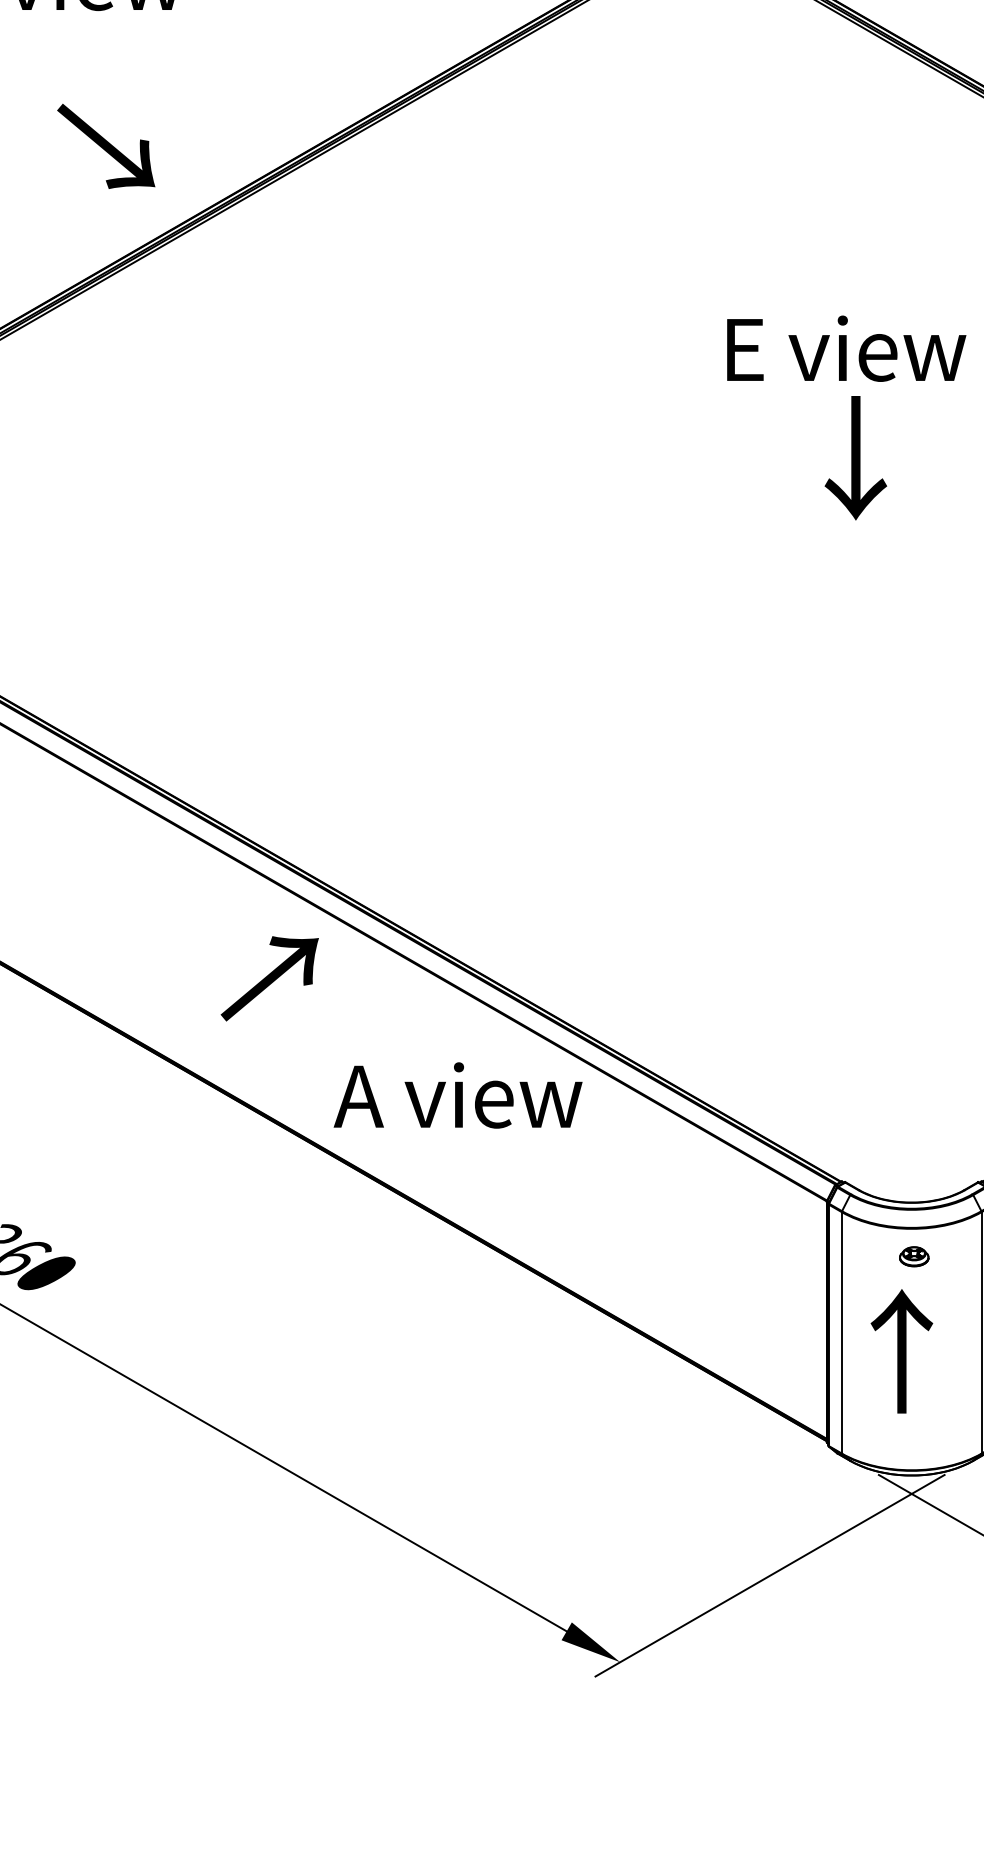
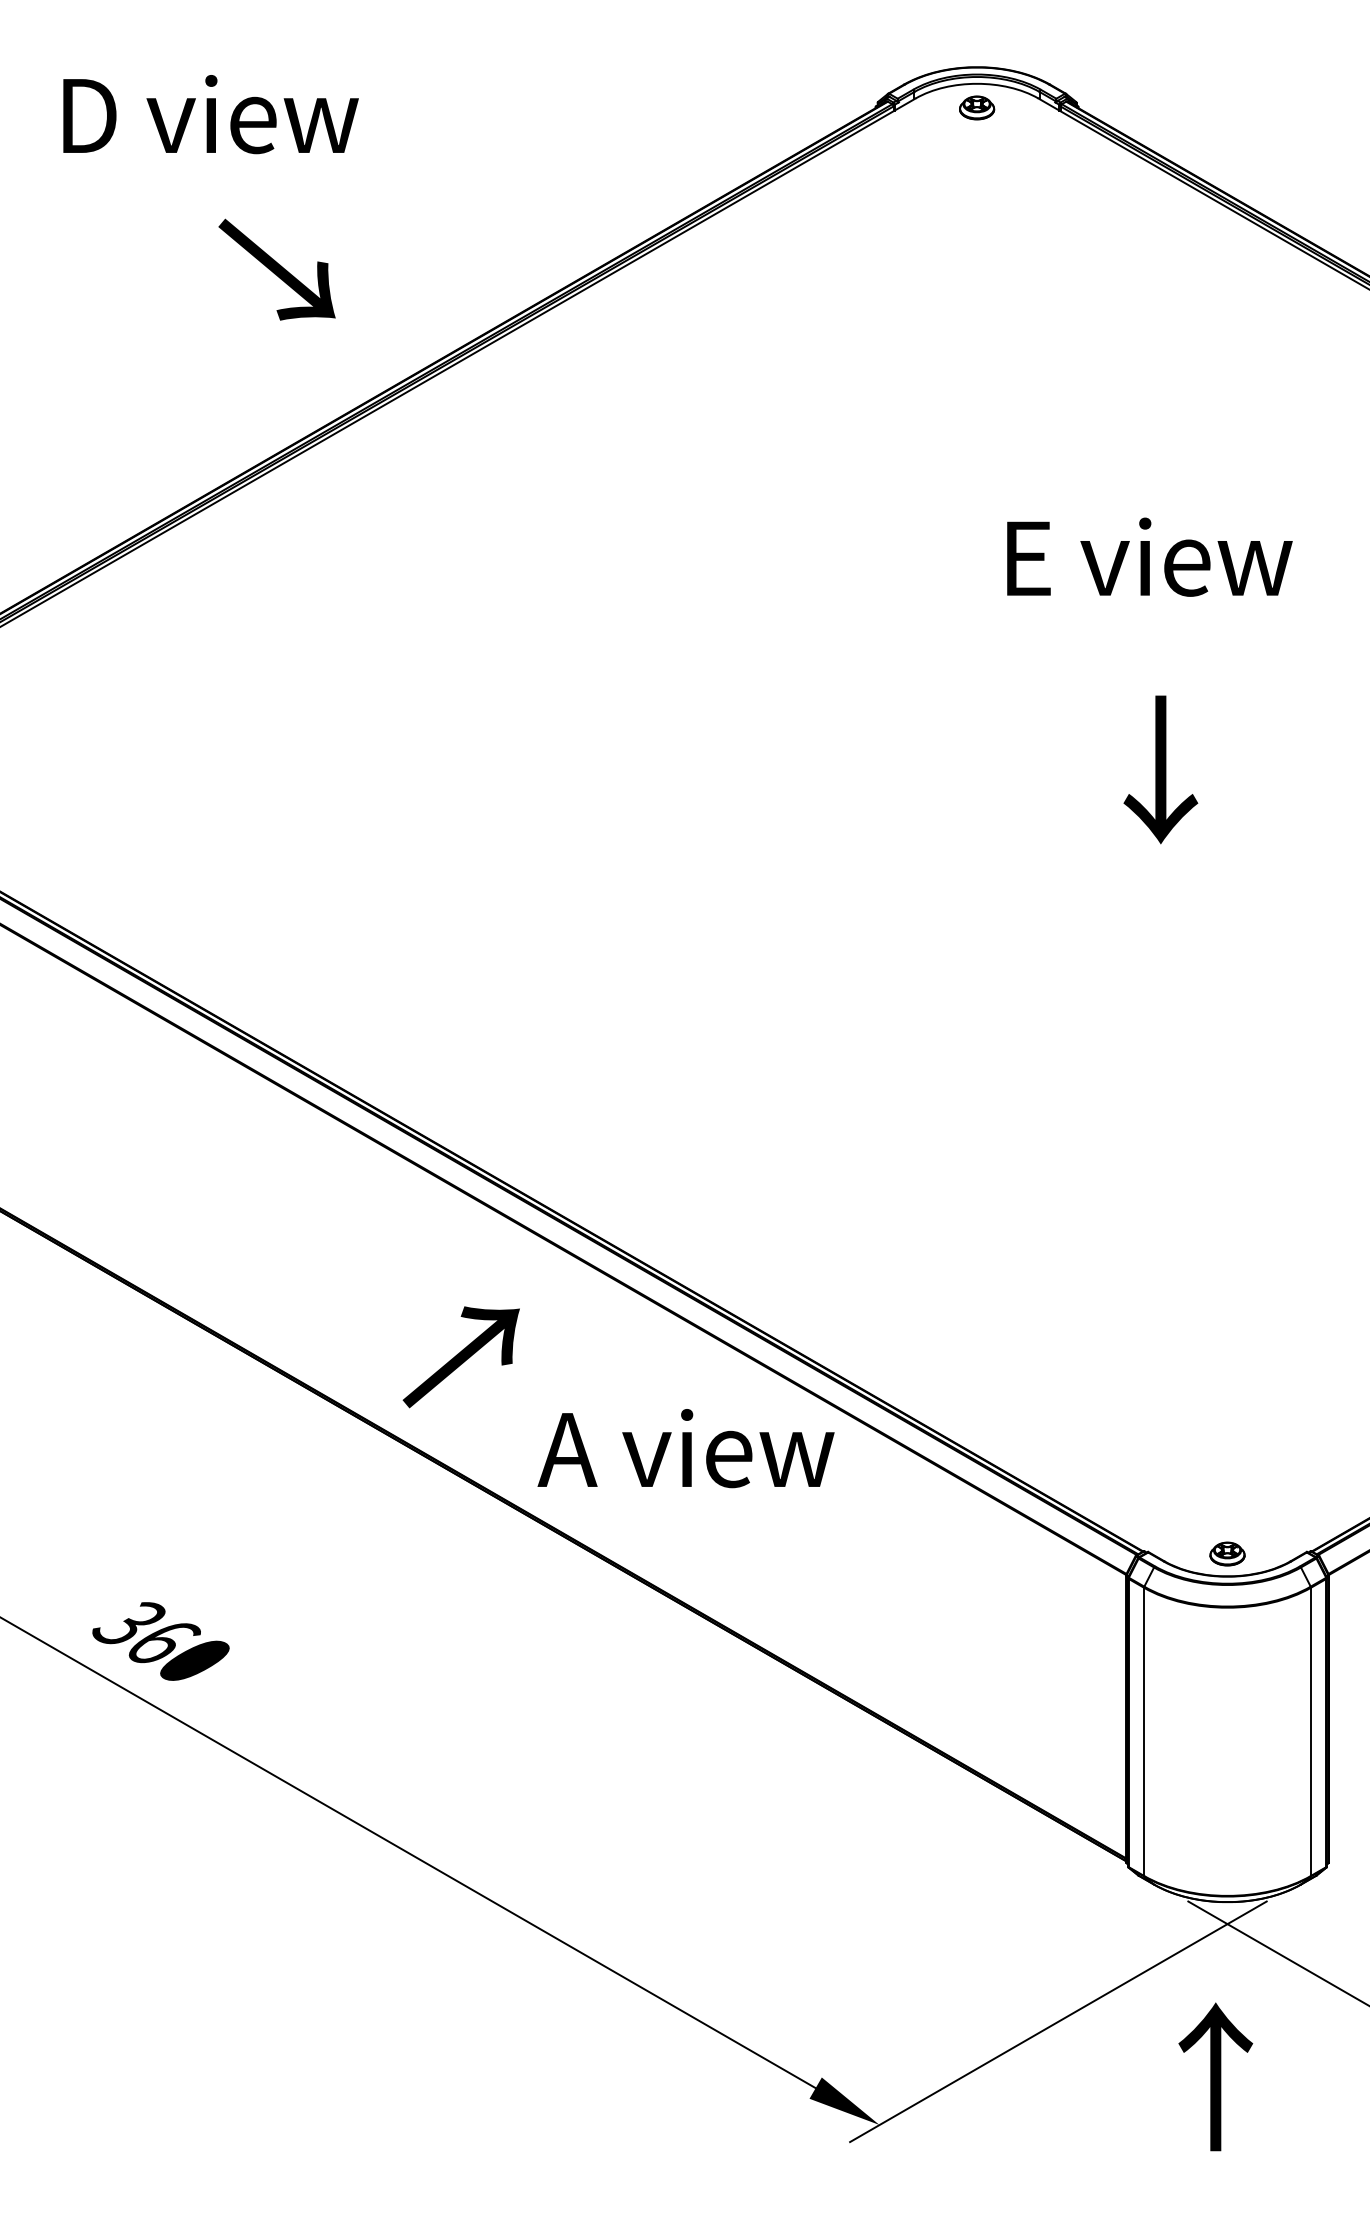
text: (105, 146) -> (276, 269), moved
text: (855, 457) -> (1160, 769), moved
text: (269, 979) -> (460, 1357), moved
part: (914, 1256) -> (1227, 1553), moved
text: (901, 1350) -> (1215, 2076), moved

